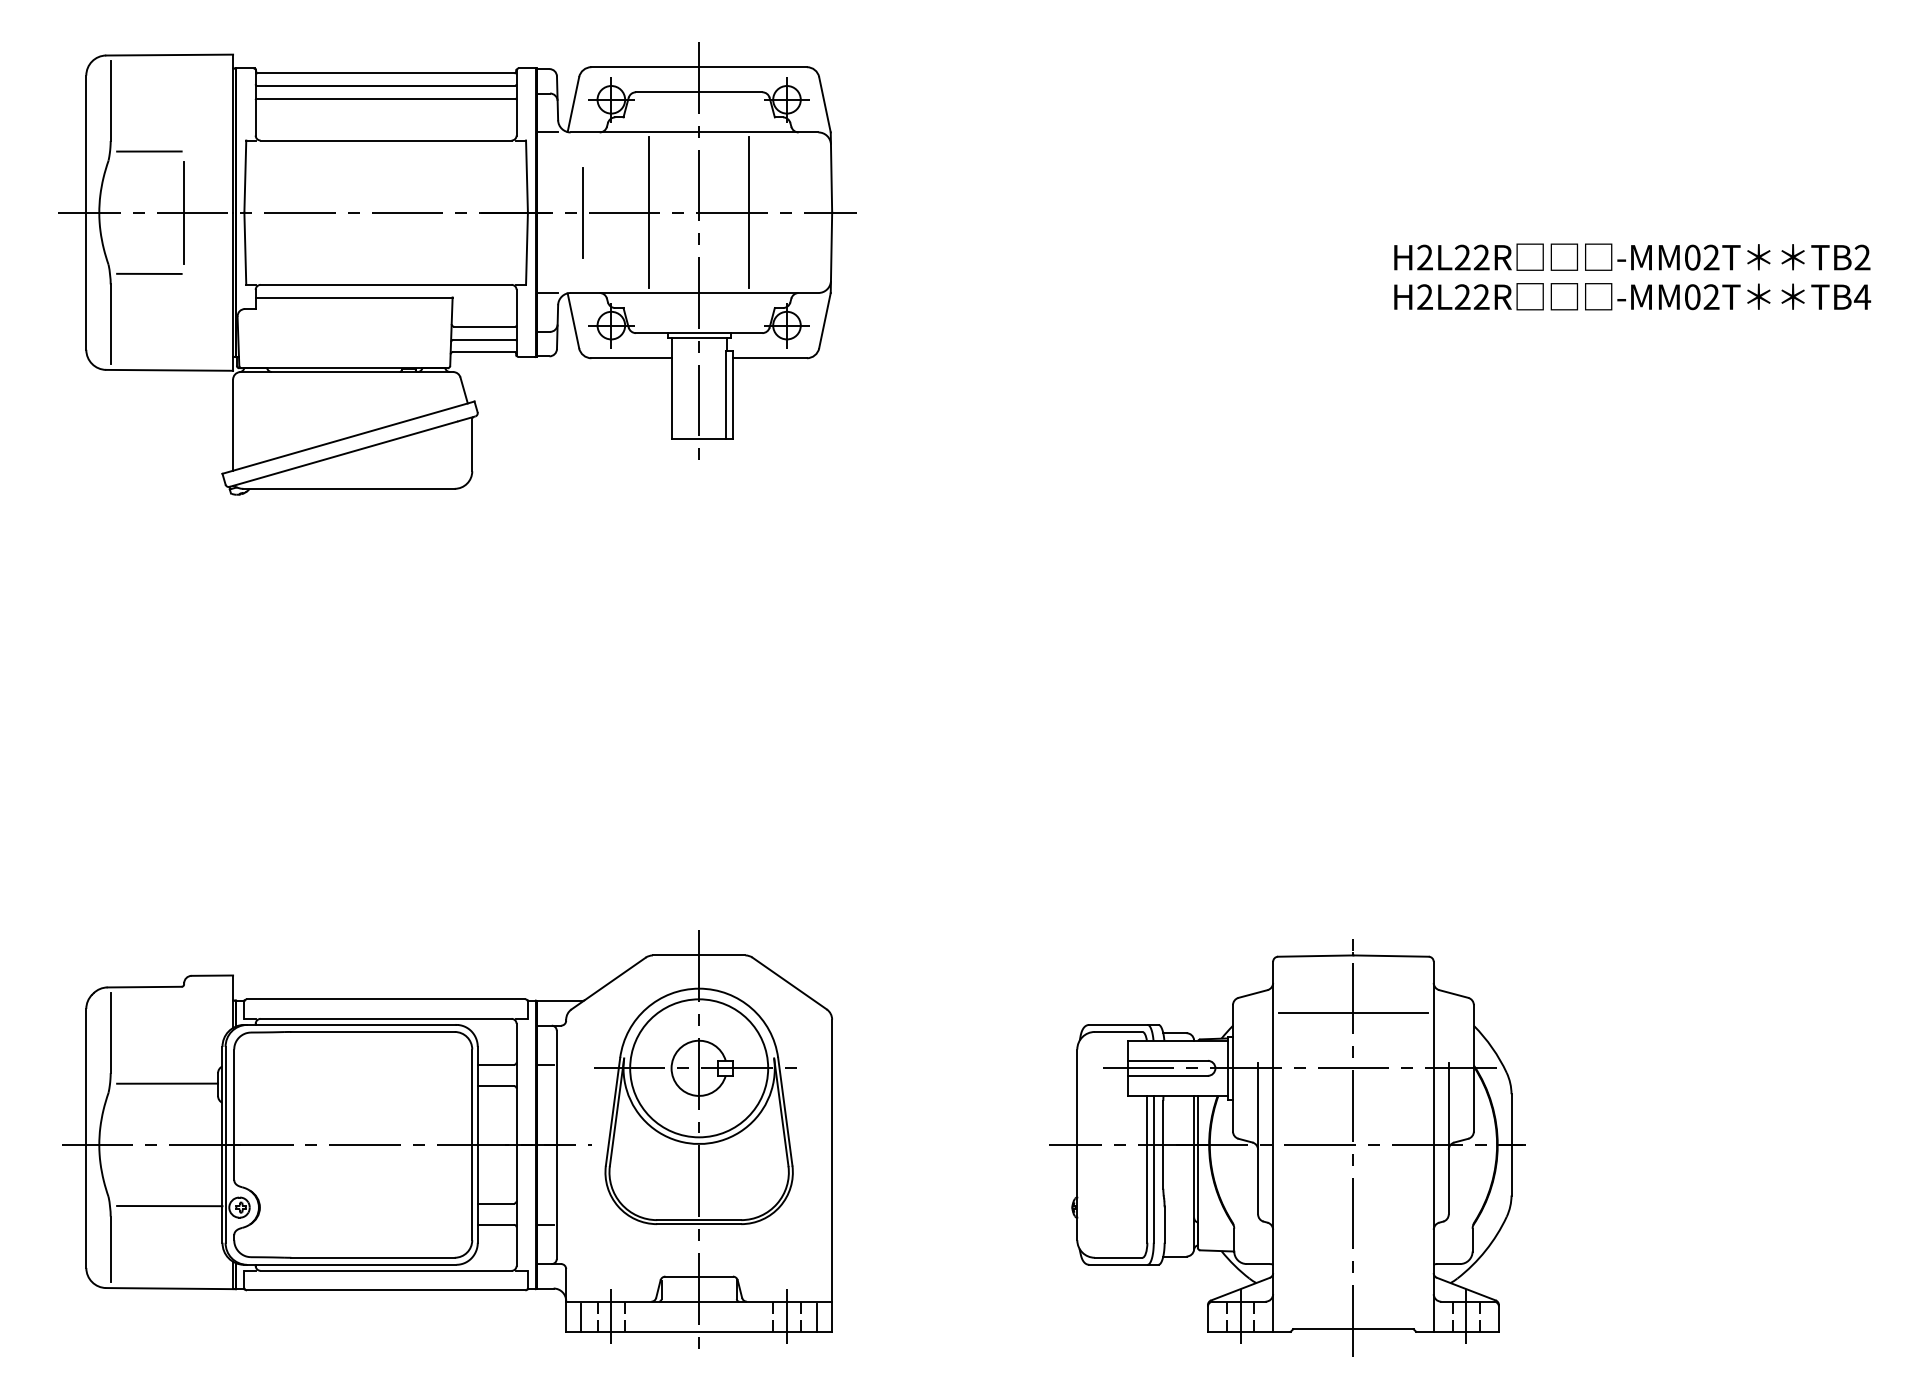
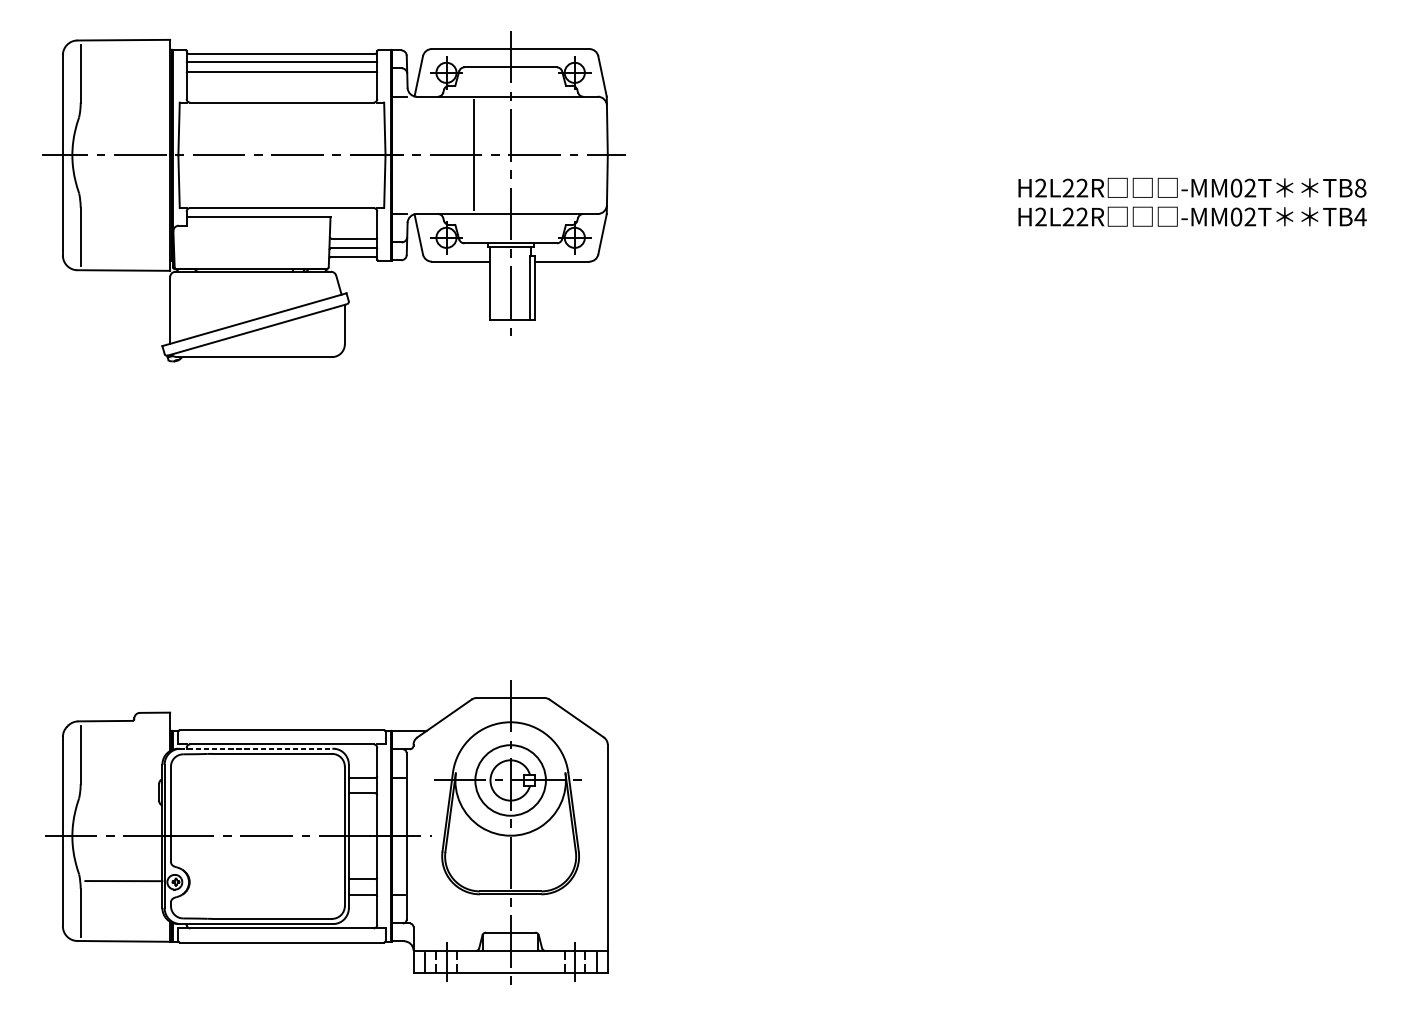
line: (149, 151) -> (109, 110), removed
line: (184, 212) -> (134, 155), removed
line: (583, 212) -> (426, 155), removed
line: (749, 212) -> (547, 155), removed
text: (1862, 257) -> (1360, 188), TB2 -> TB8
line: (149, 273) -> (109, 199), removed
line: (351, 1024) -> (256, 748), solid -> dashed
circle: (699, 1068) -> (510, 780), size x0.7
line: (167, 1083) -> (122, 791), removed
part: (1287, 1147) -> (940, 838), removed

